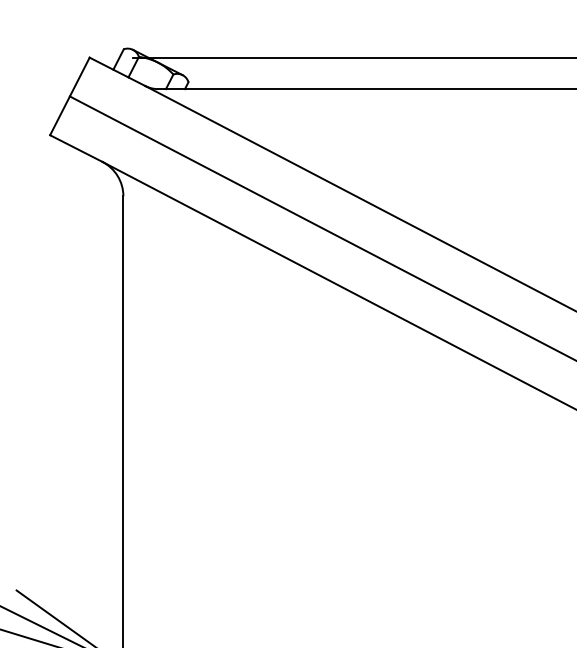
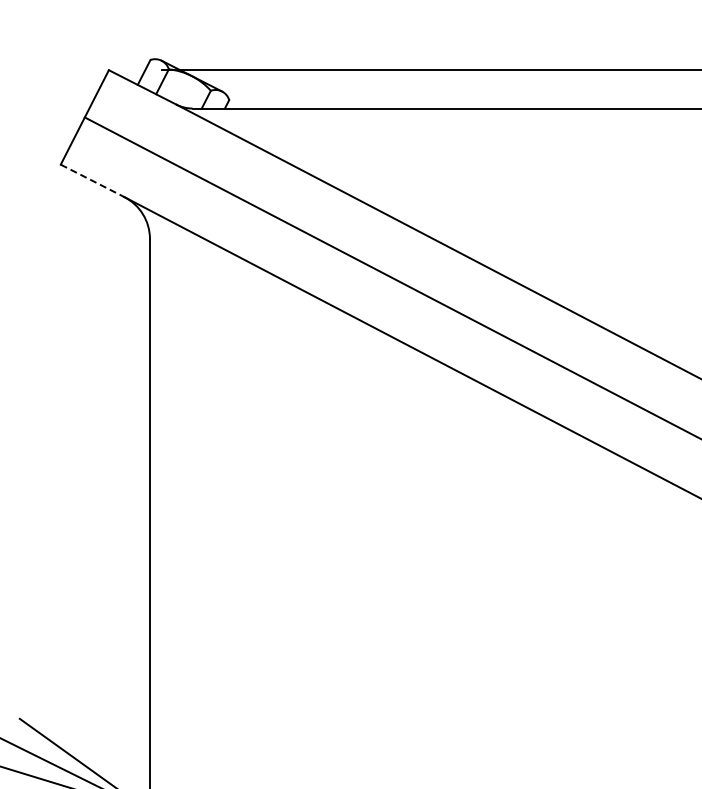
line: (76, 148) -> (92, 180), solid -> dashed

